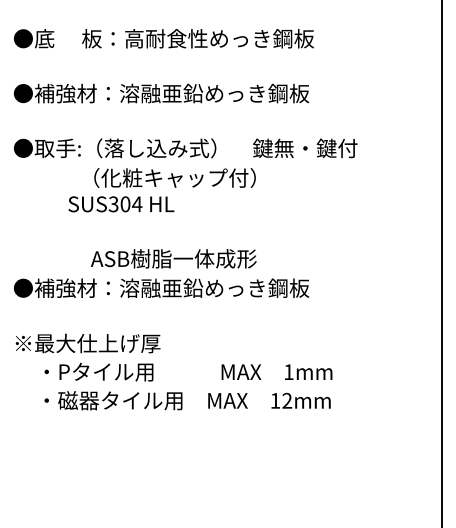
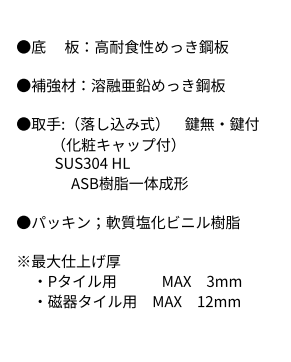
text: (174, 177) -> (118, 144), moved
text: (173, 258) -> (129, 183), moved
text: (182, 288) -> (135, 222), ●補強材：溶融亜鉛めっき鋼板 -> ●パッキン；軟質塩化ビニル樹脂
text: (288, 372) -> (210, 281), 1mm -> 3mm

